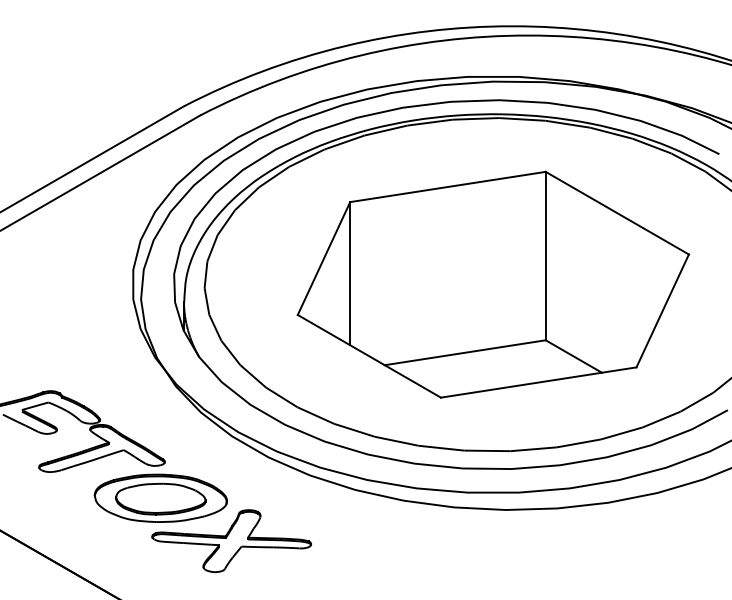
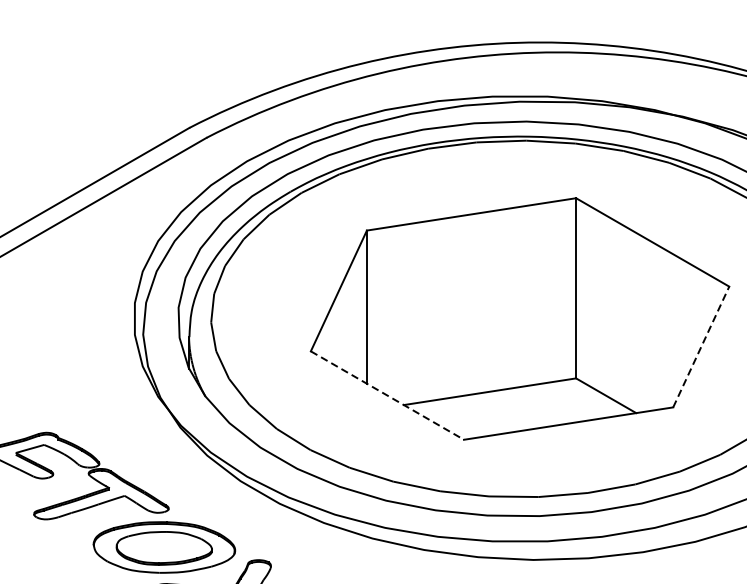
line: (662, 310) -> (701, 346), solid -> dashed
line: (369, 356) -> (387, 395), solid -> dashed

